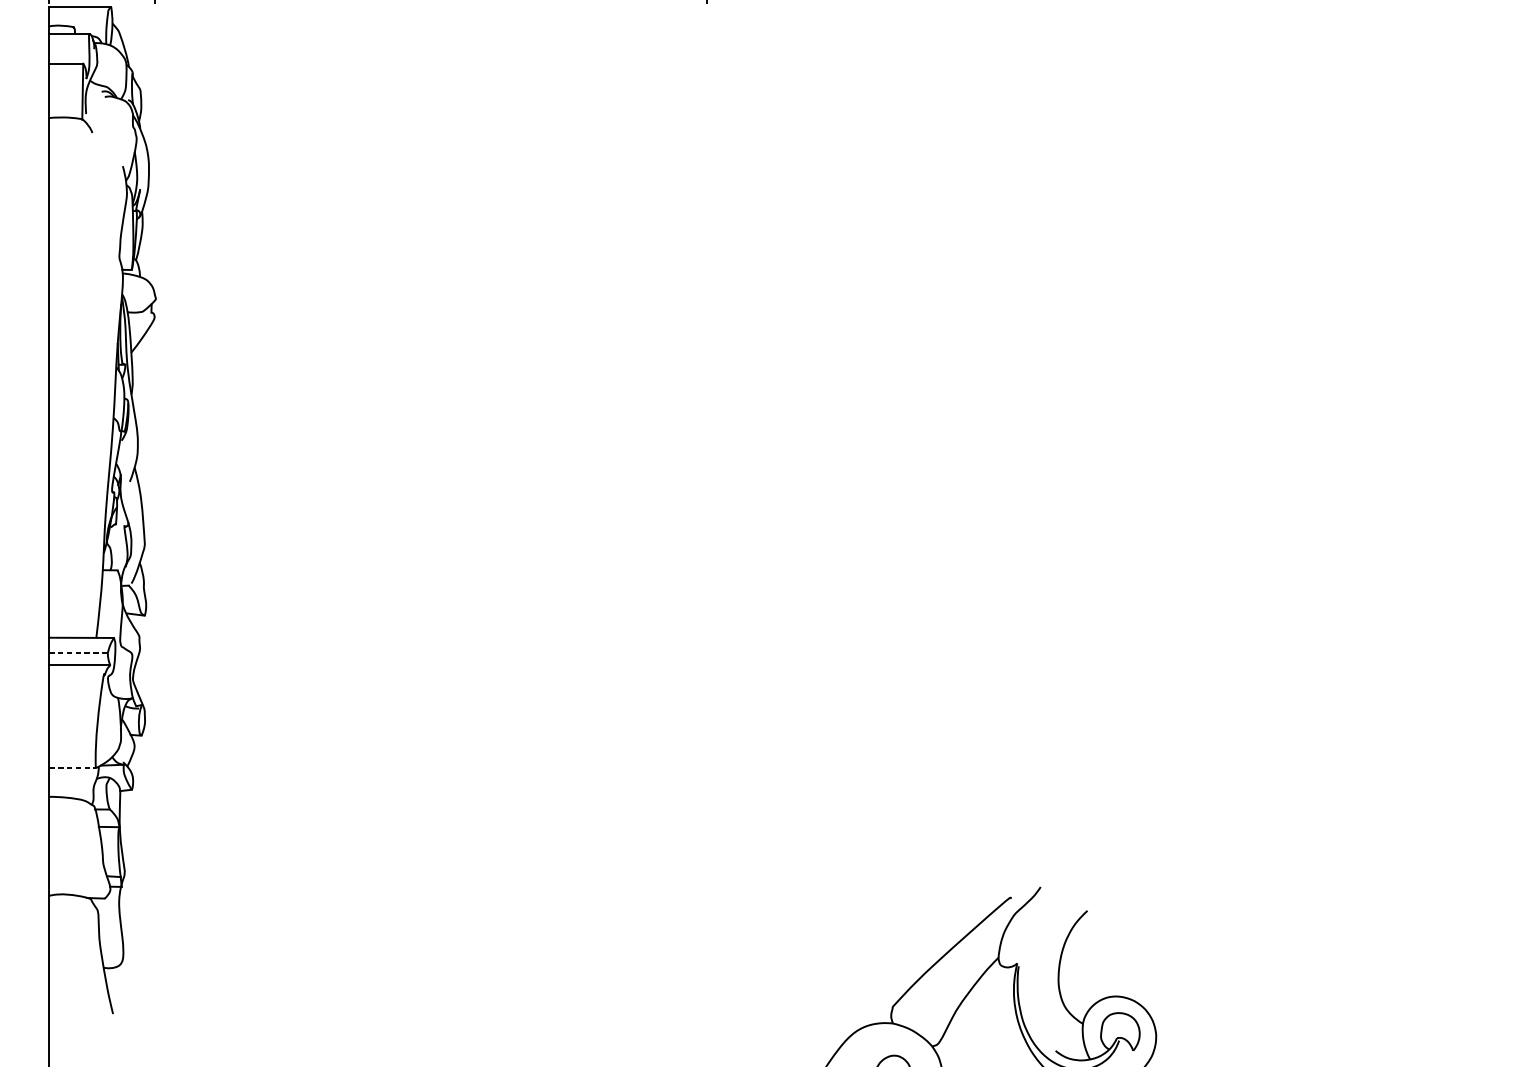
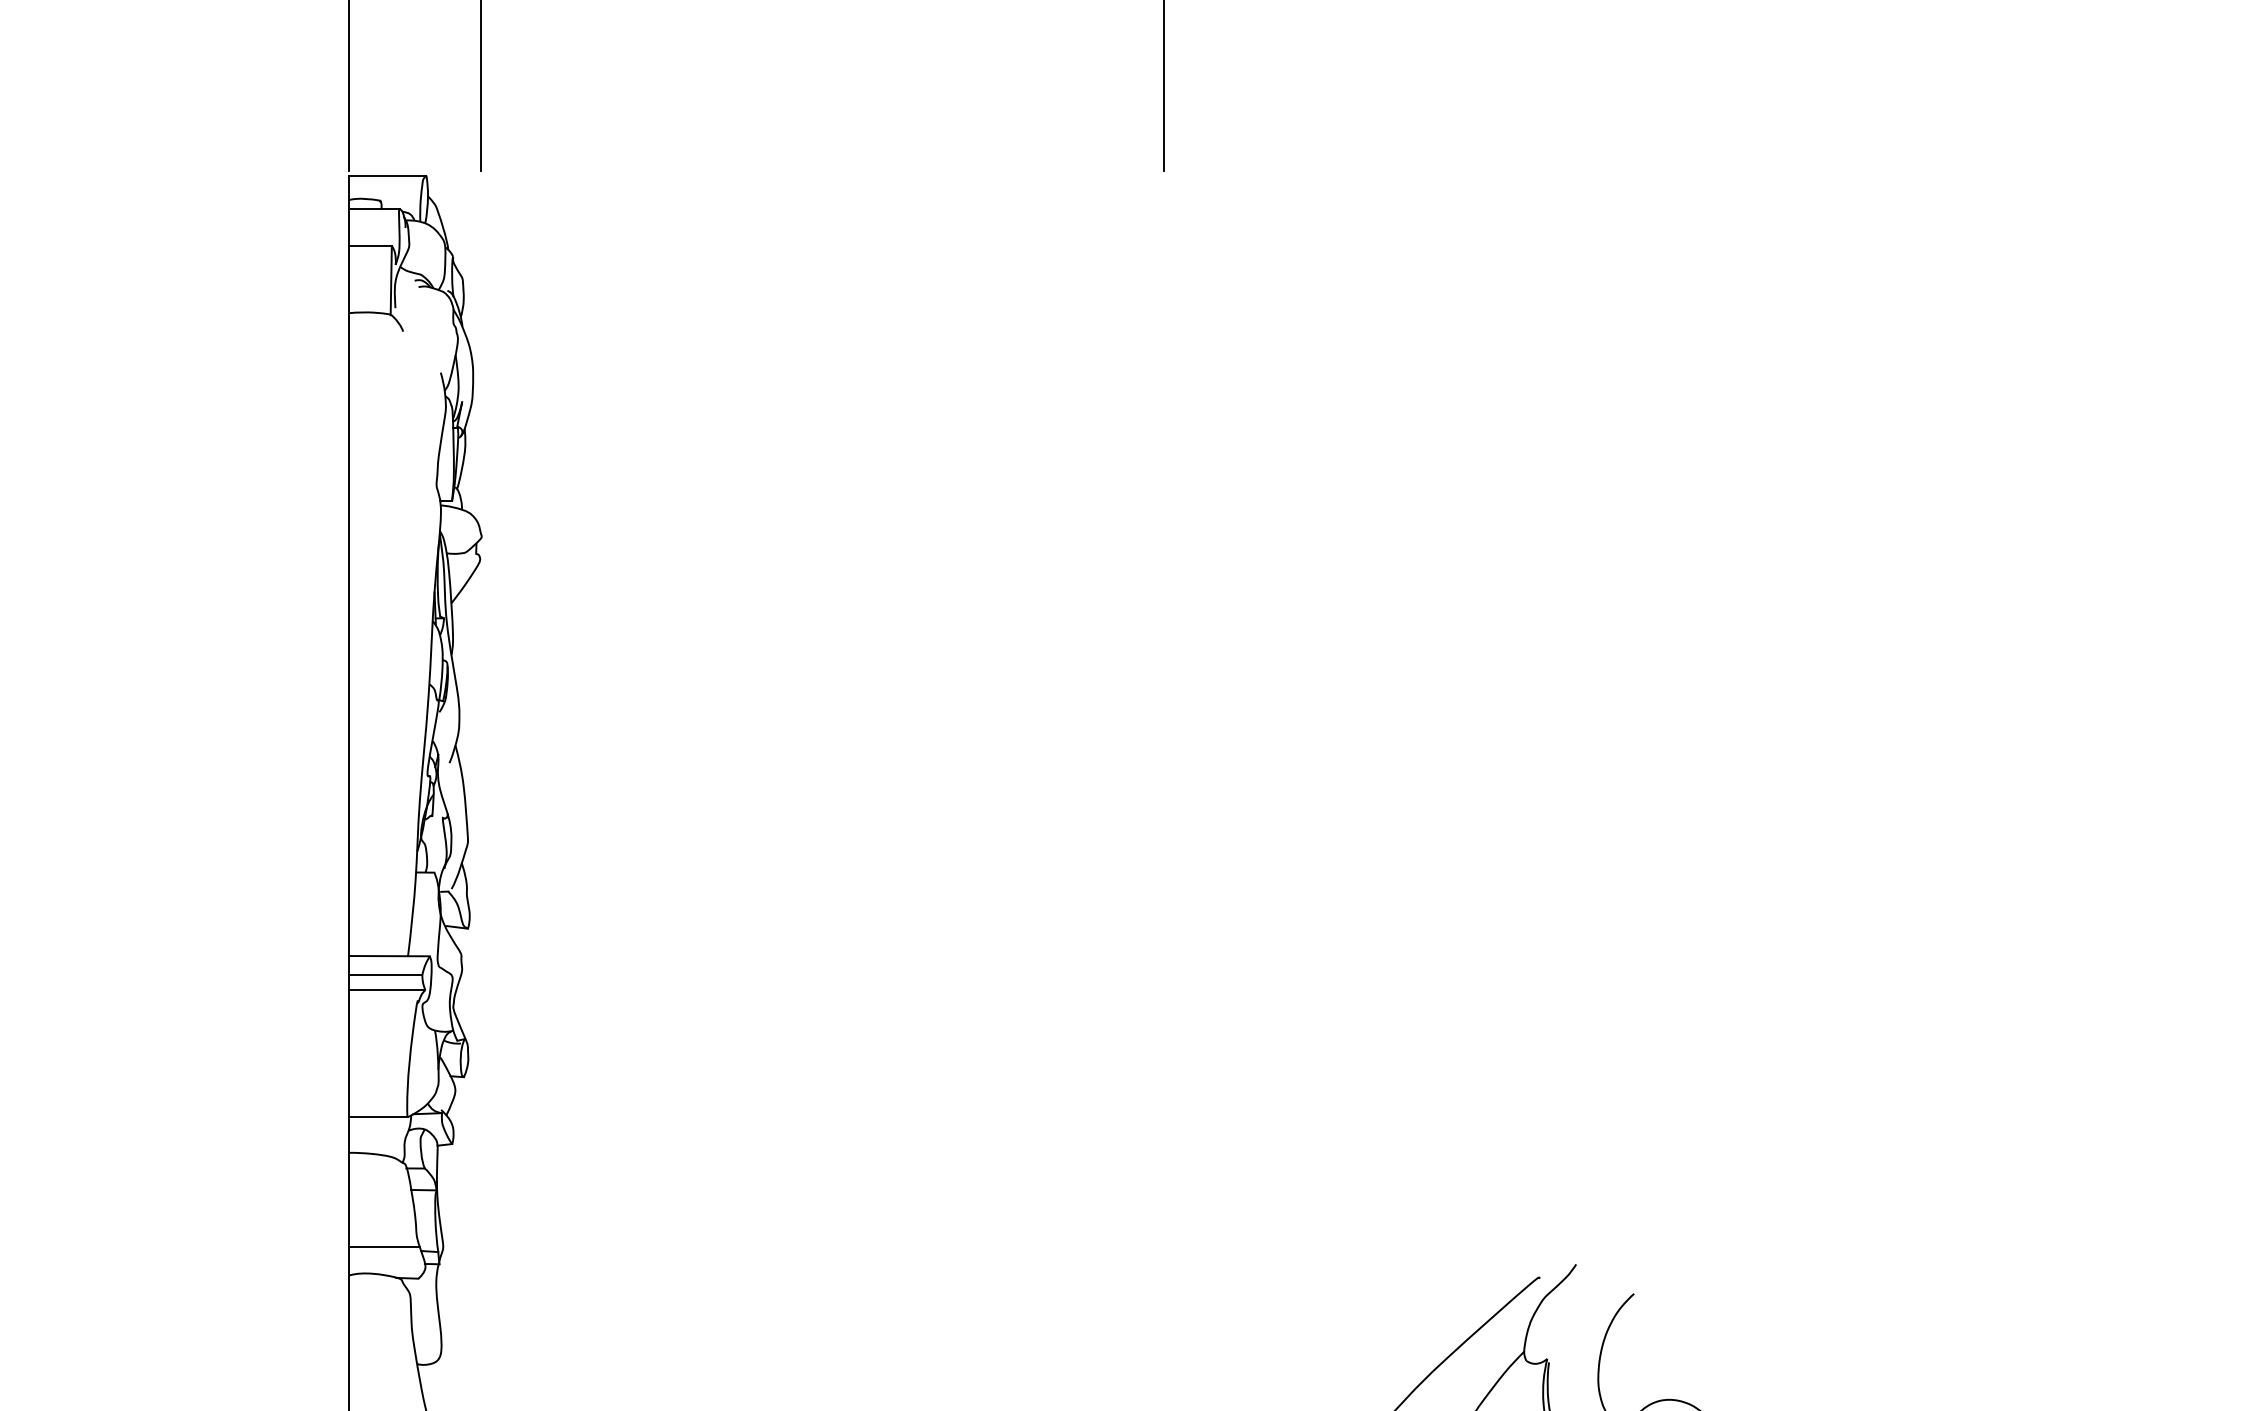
line: (78, 653) -> (385, 975), dashed -> solid
line: (72, 768) -> (378, 1117), dashed -> solid
line: (77, 872) -> (384, 1246), added

